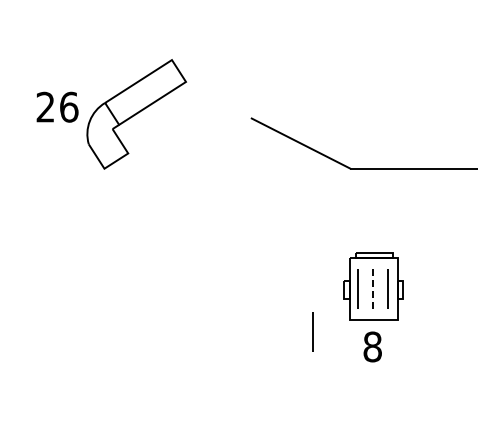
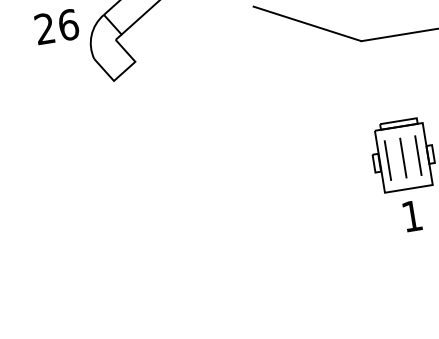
line: (373, 289) -> (403, 158), dashed -> solid
line: (312, 331) -> (349, 210), removed
text: (372, 346) -> (411, 215), 8 -> 1

